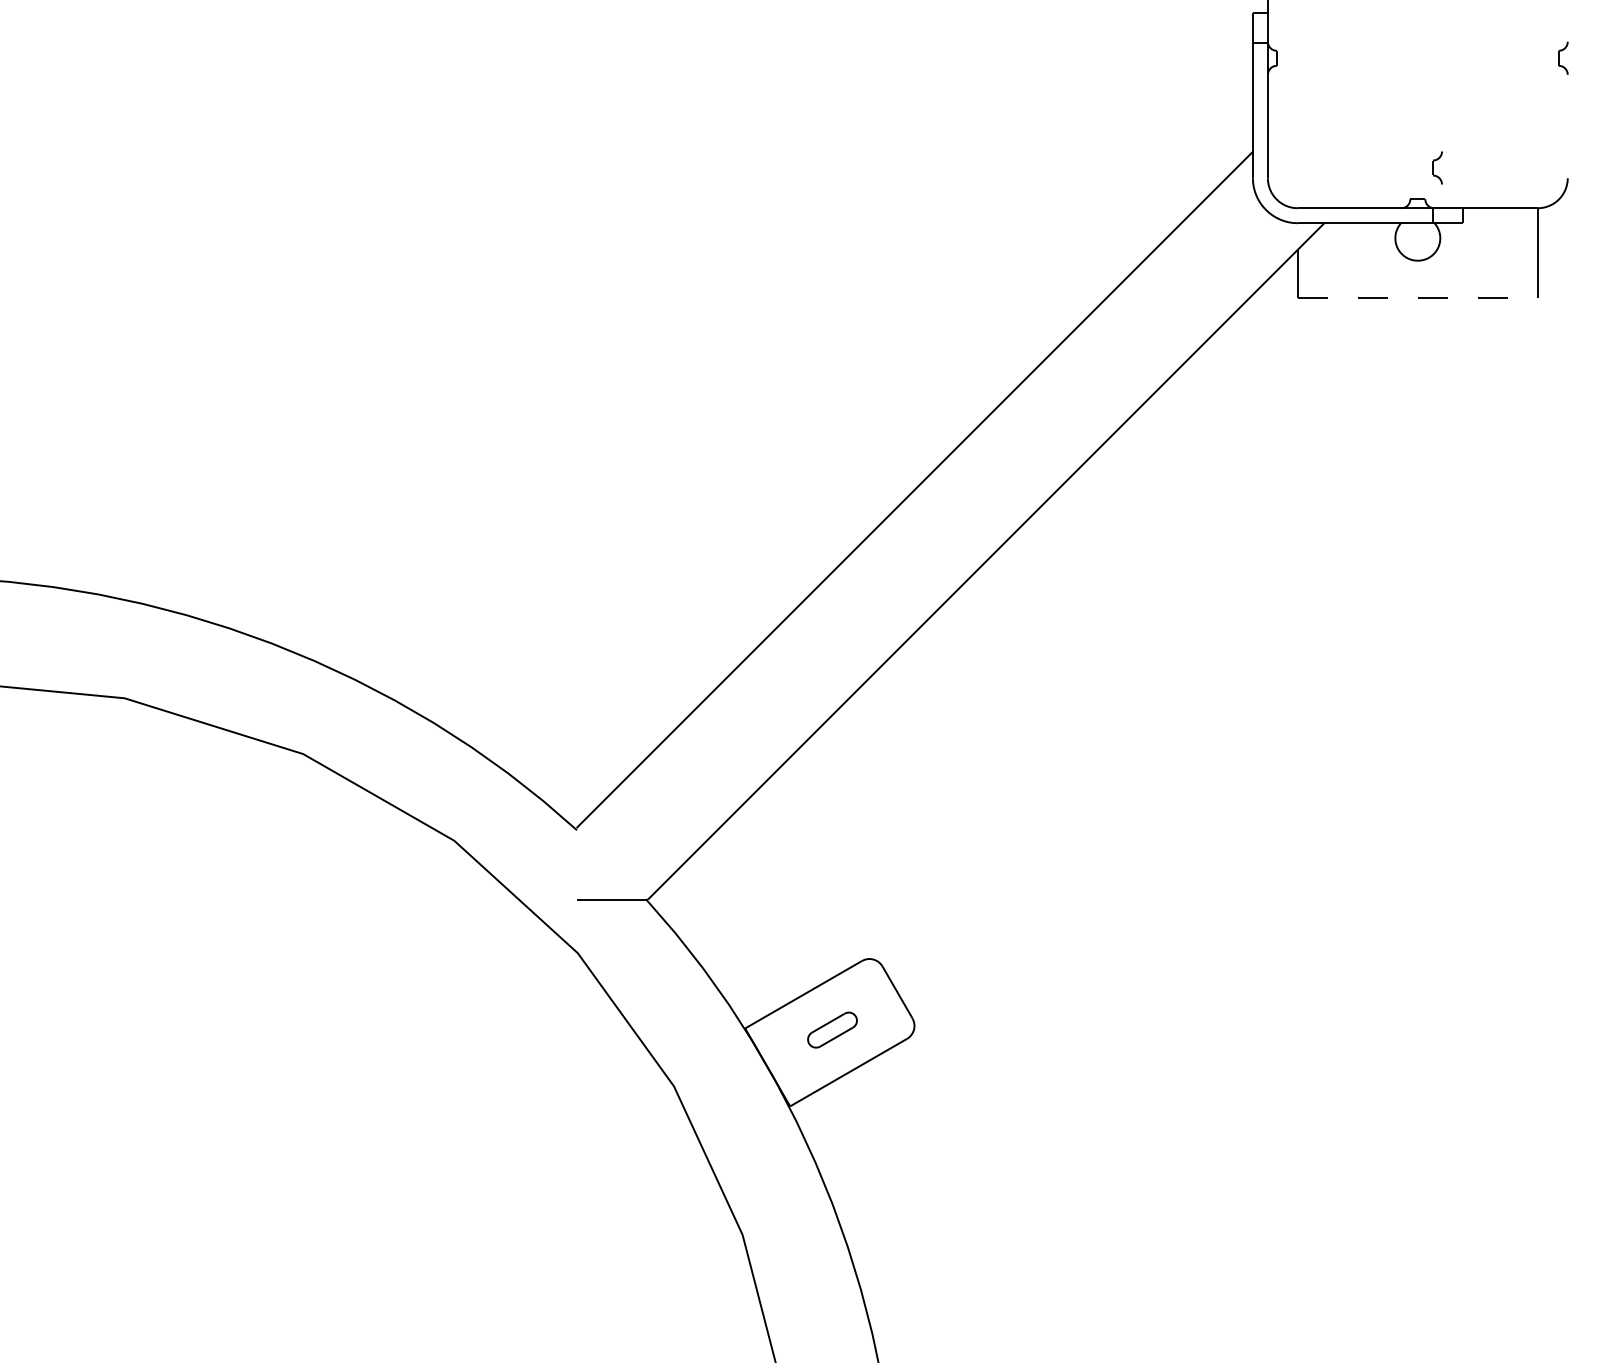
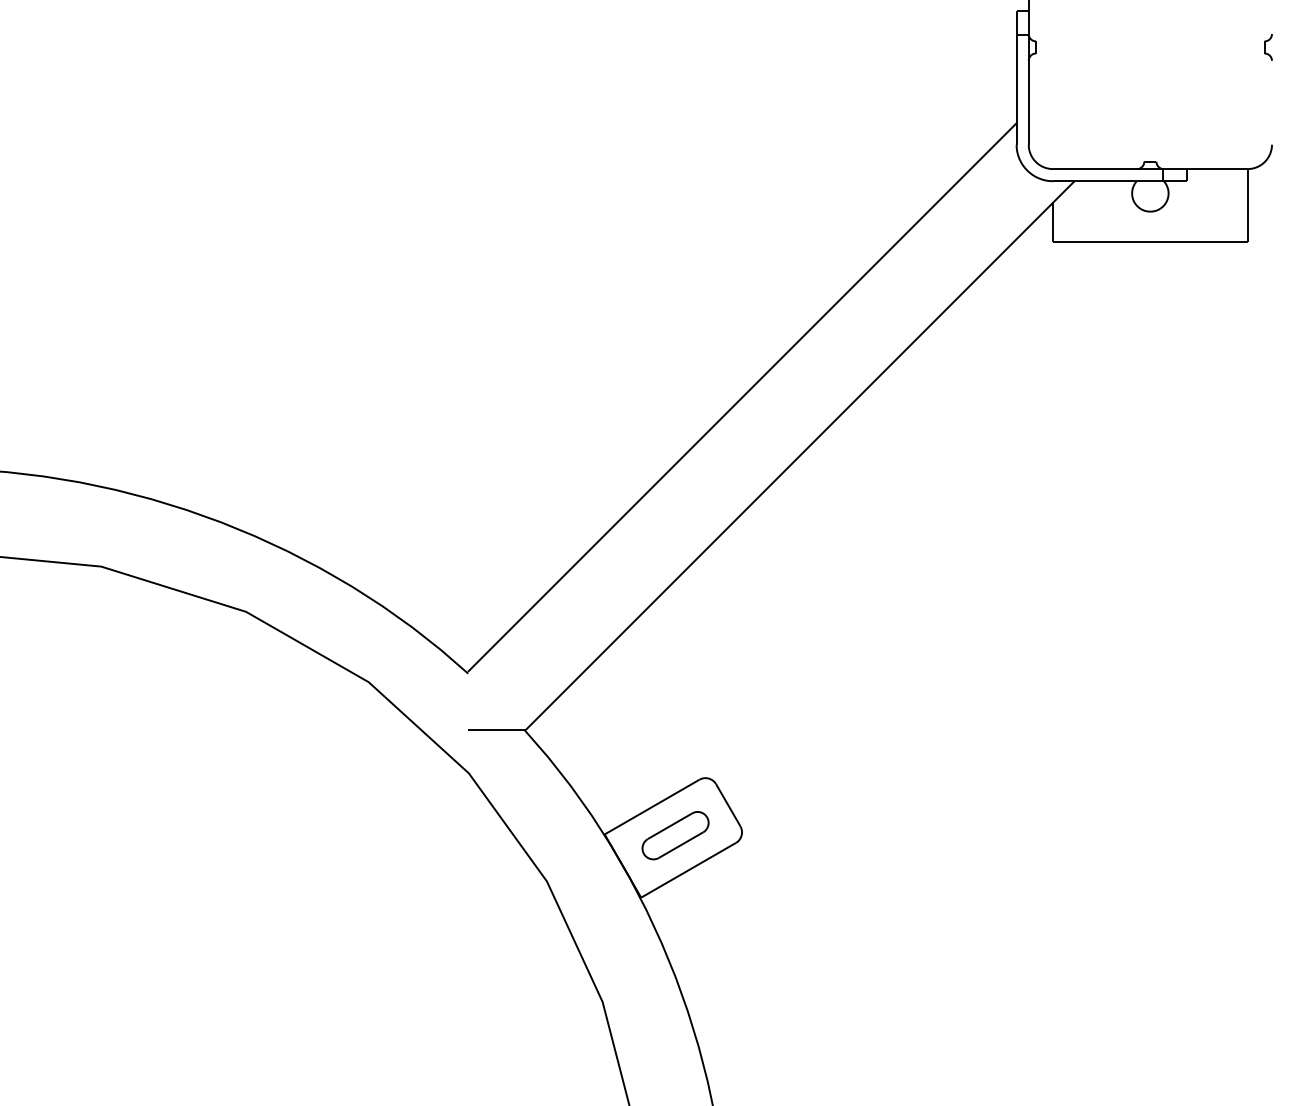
part: (1437, 168) -> (1166, 136), removed
line: (1418, 298) -> (1150, 242), dashed -> solid
part: (832, 1029) -> (675, 835), size x1.67

